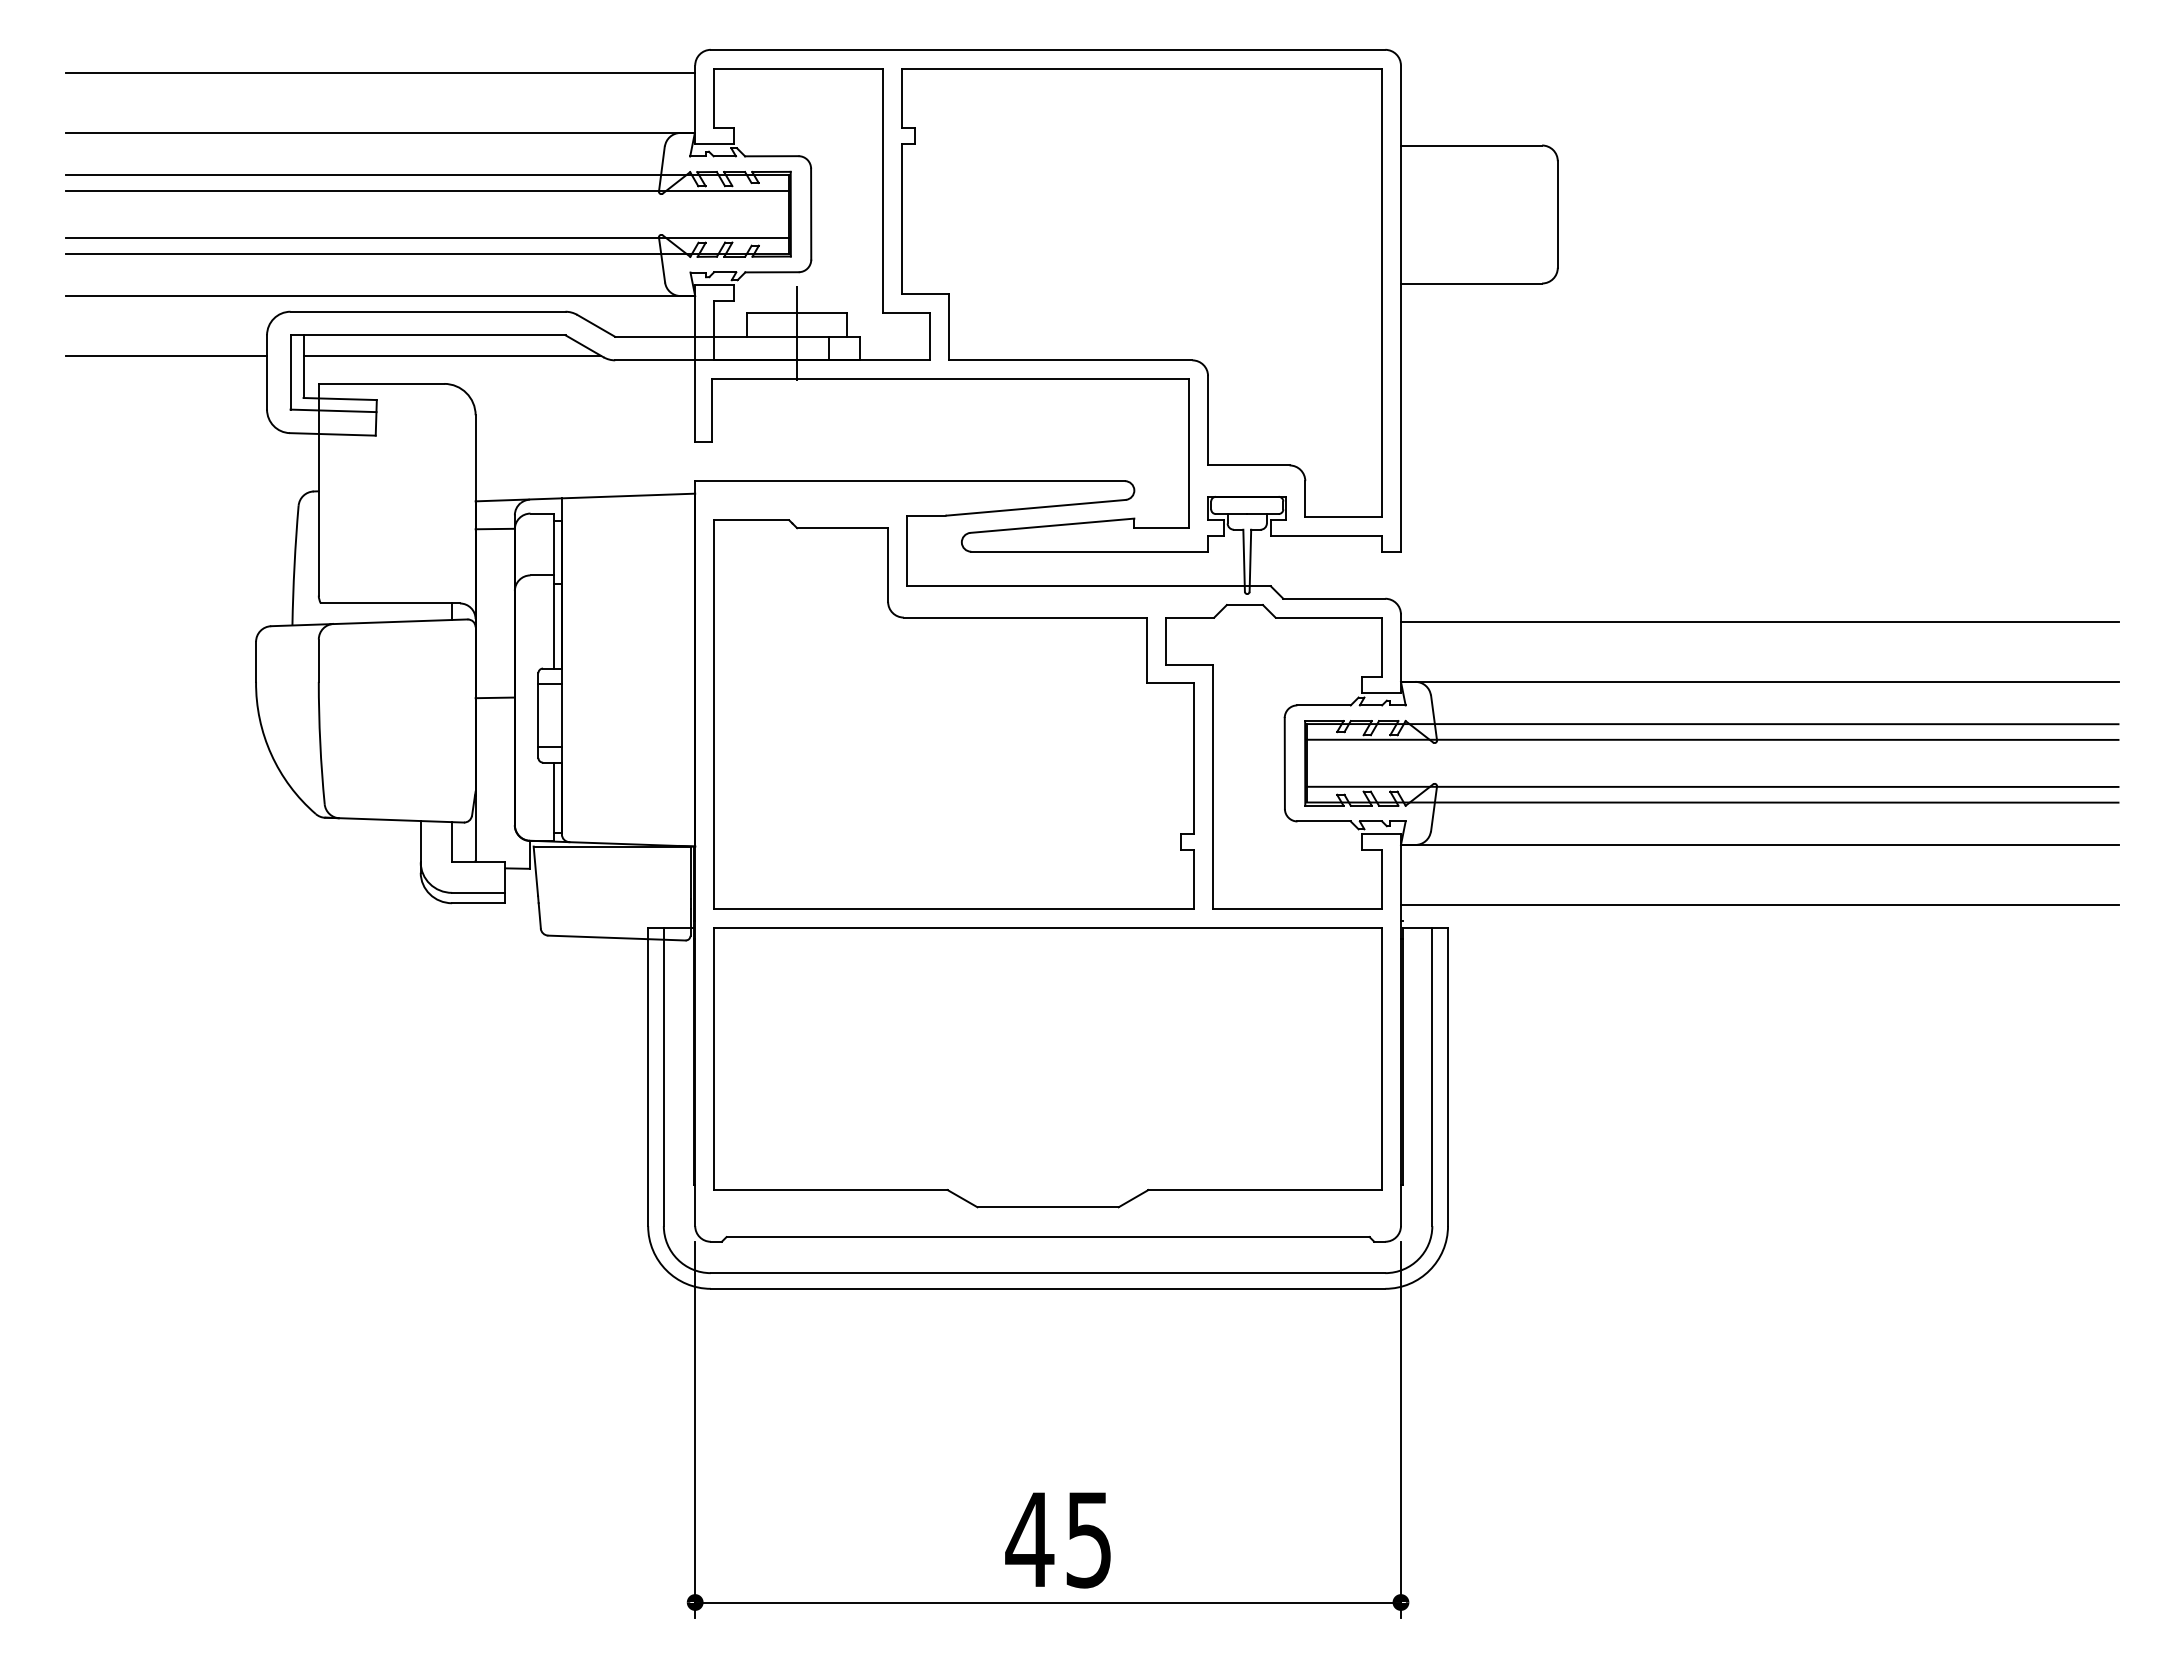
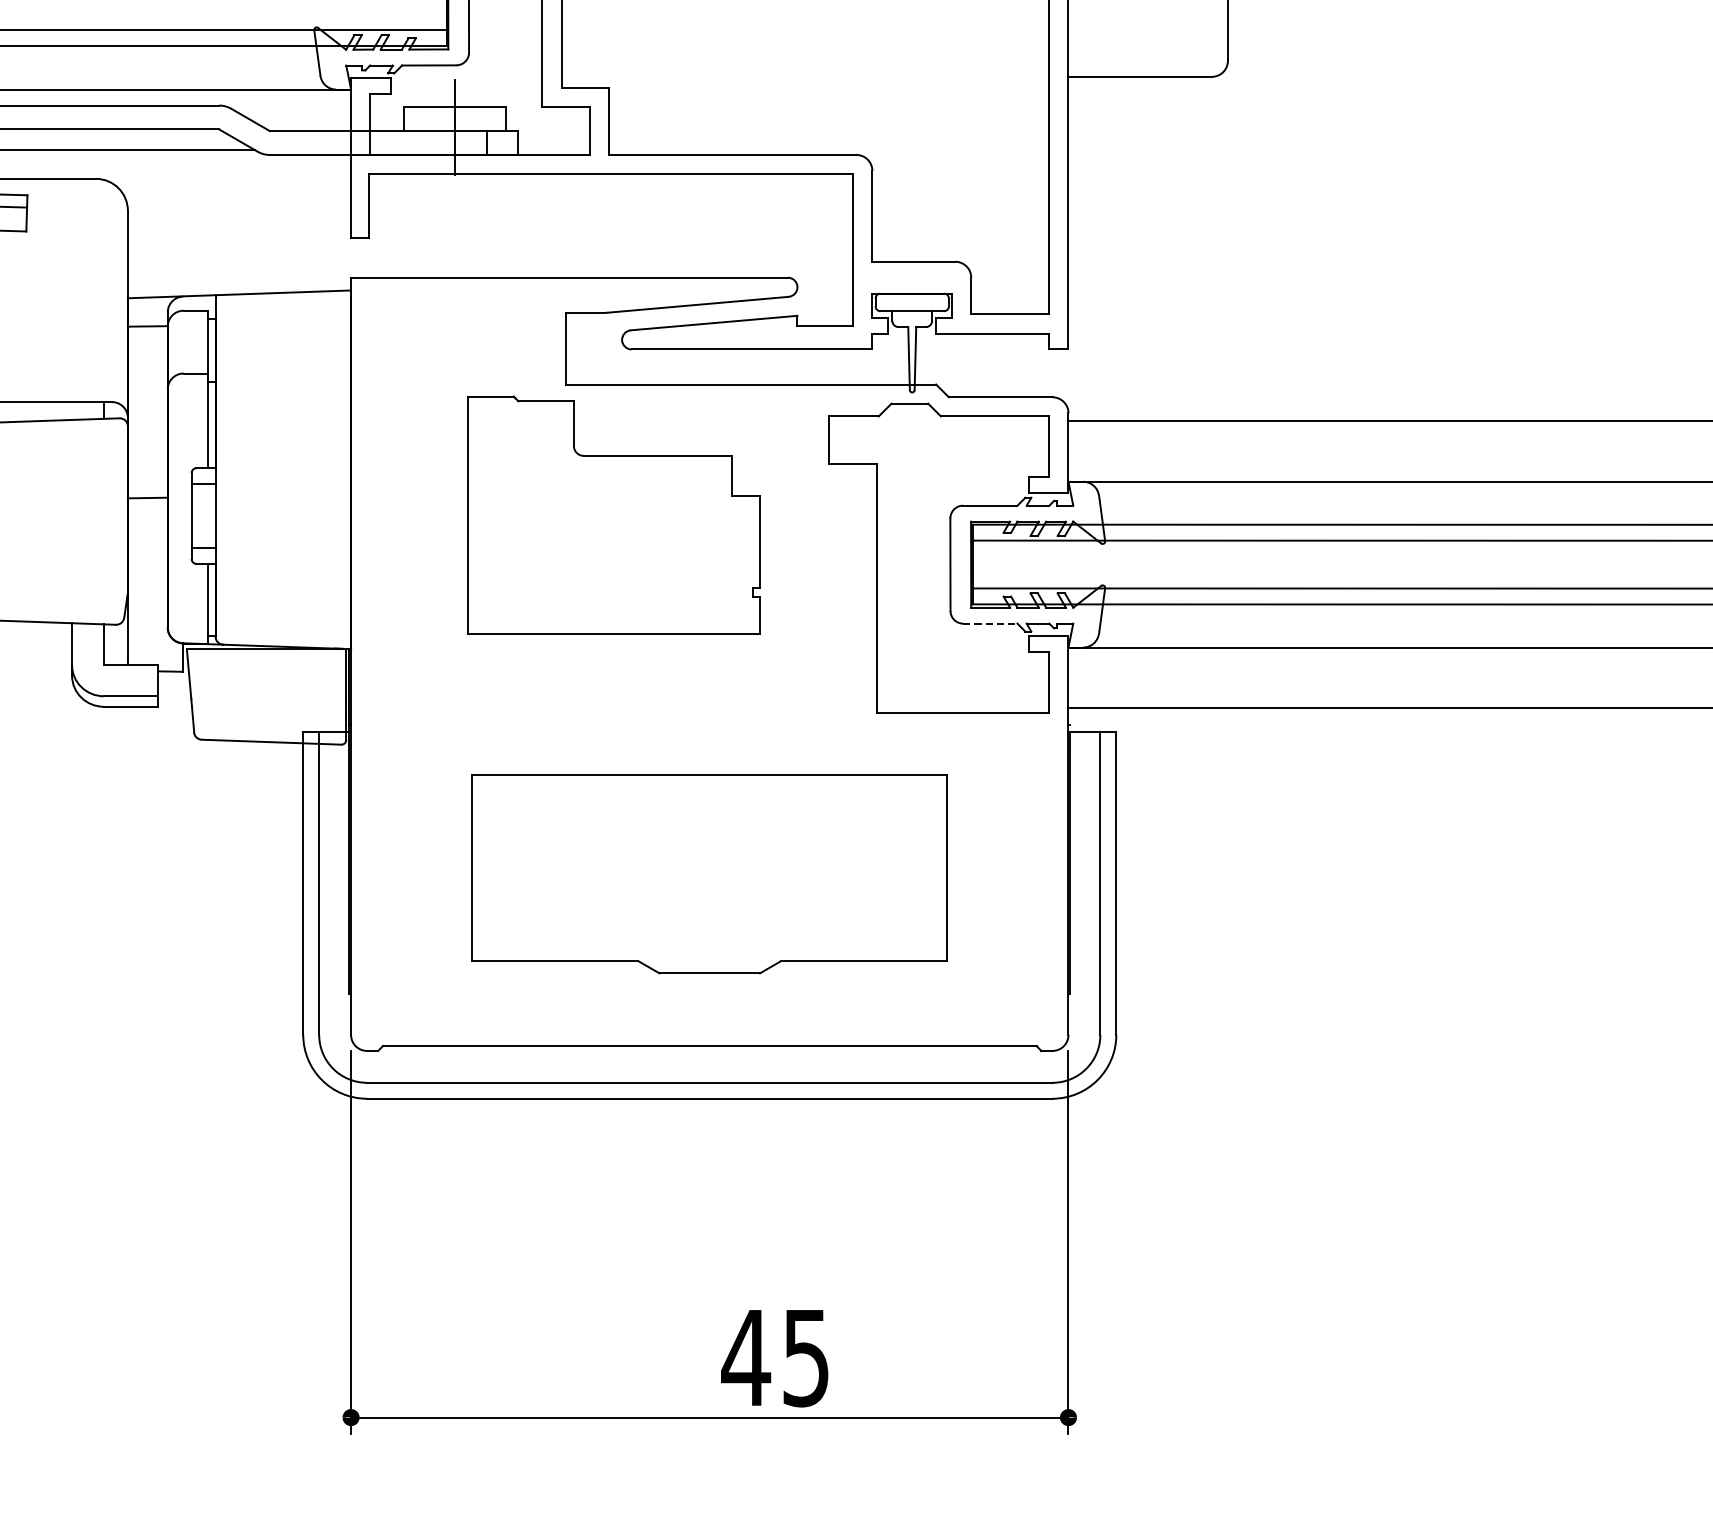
part: (953, 714) -> (613, 514), size x0.6
line: (1324, 821) -> (990, 623), solid -> dashed
part: (1047, 1067) -> (709, 873), size x0.7
text: (1057, 1540) -> (774, 1358), moved

